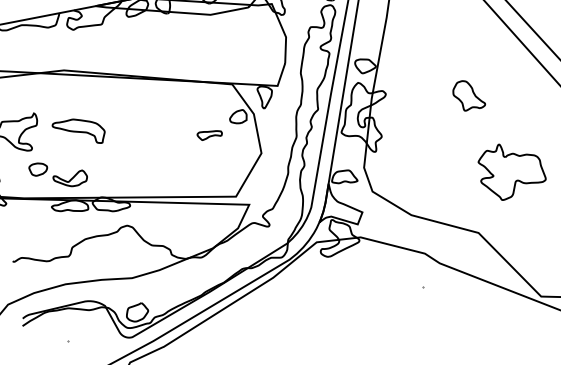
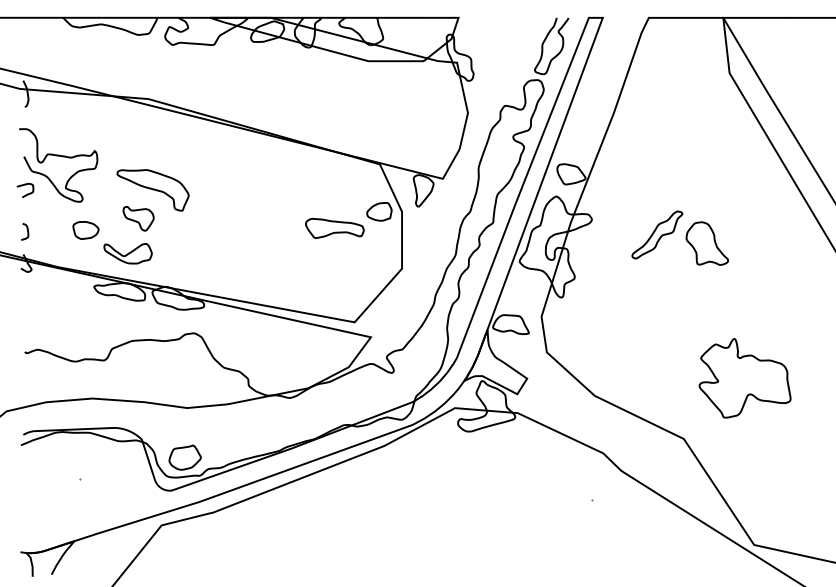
part: (432, 95) -> (657, 234), added
part: (209, 134) -> (334, 228), size x1.67
part: (73, 154) -> (138, 218), added
part: (511, 170) -> (744, 378), moved

